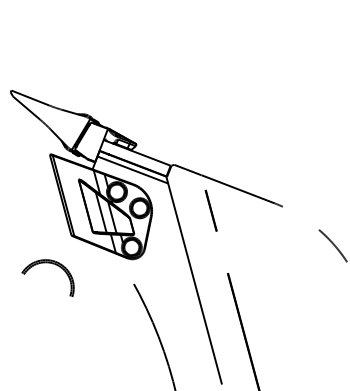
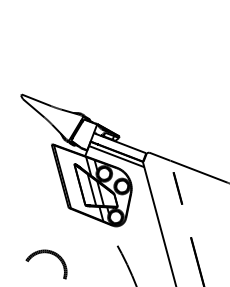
part: (52, 264) -> (49, 253), moved

